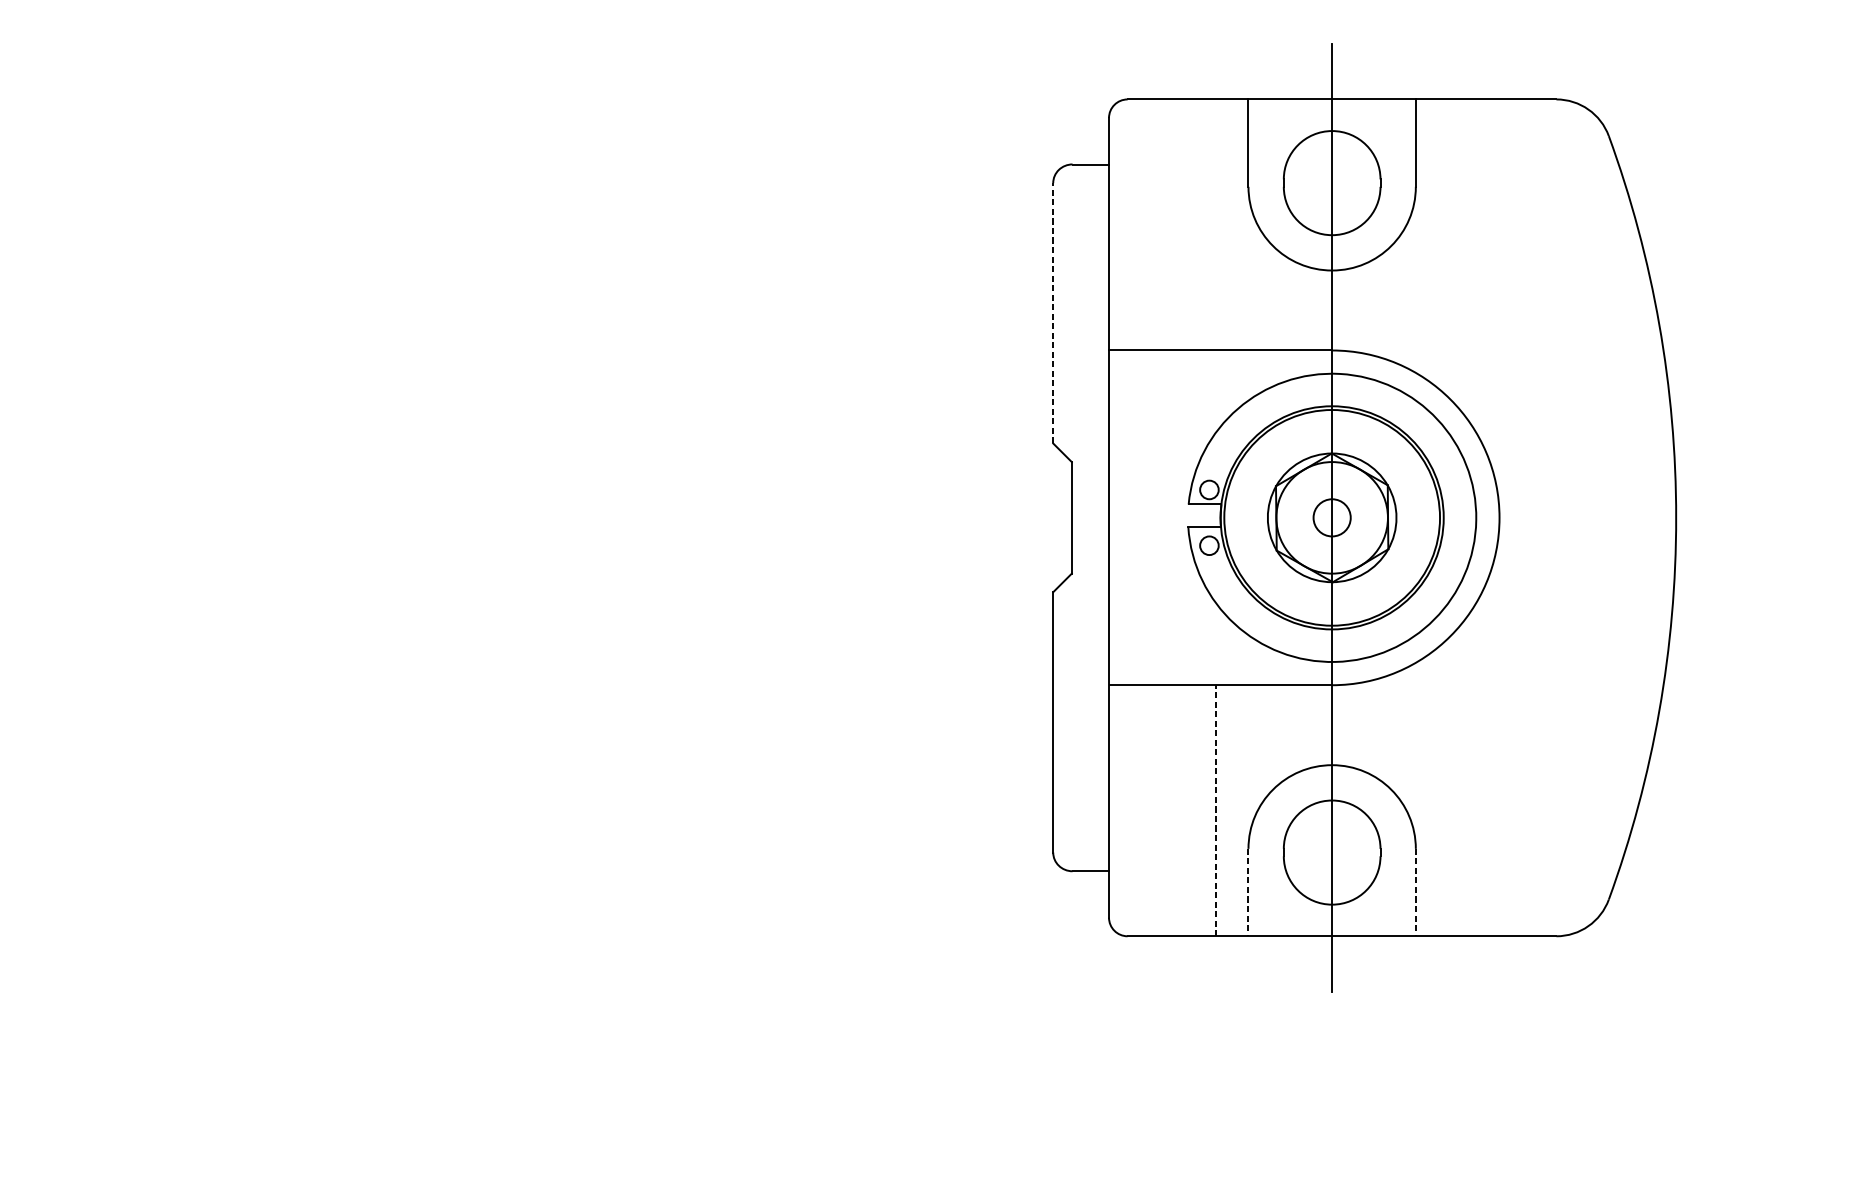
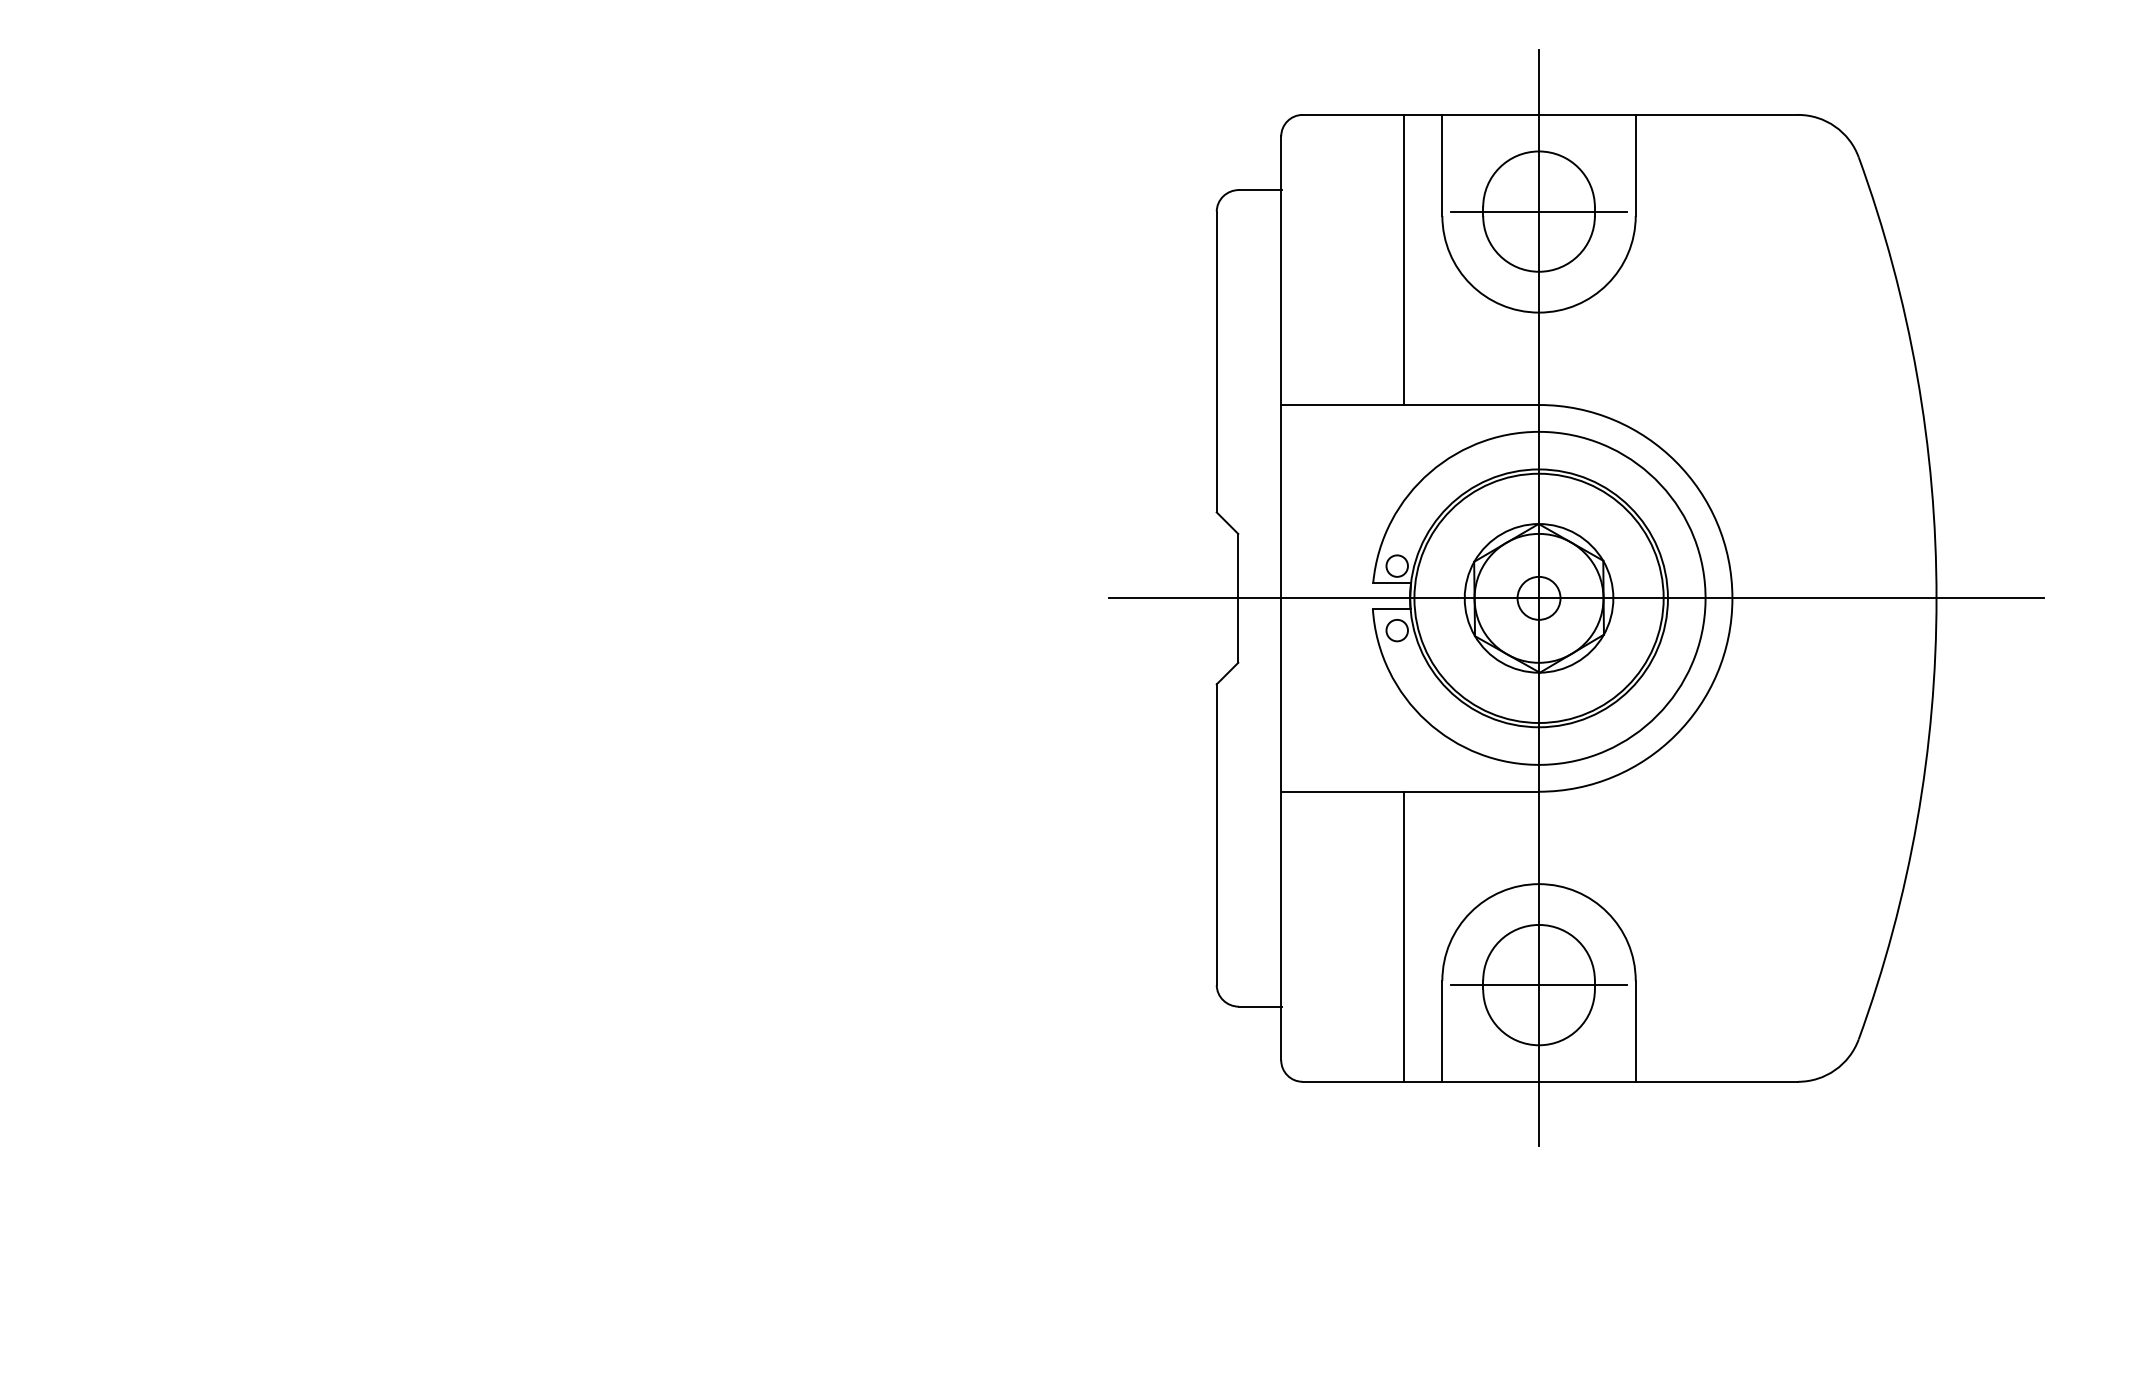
line: (1331, 183) -> (1538, 211), added
line: (1215, 224) -> (1404, 259), added
line: (1052, 312) -> (1216, 361), dashed -> solid
line: (1364, 517) -> (1576, 598), added
line: (1215, 810) -> (1404, 936), dashed -> solid
line: (1331, 852) -> (1538, 985), added
line: (1248, 892) -> (1442, 1031), dashed -> solid
line: (1415, 892) -> (1635, 1031), dashed -> solid

